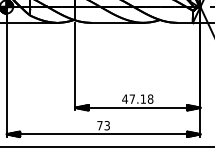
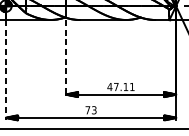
line: (75, 66) -> (66, 58), solid -> dashed
line: (6, 80) -> (5, 70), solid -> dashed
text: (150, 98) -> (132, 86), 47.18 -> 47.11

